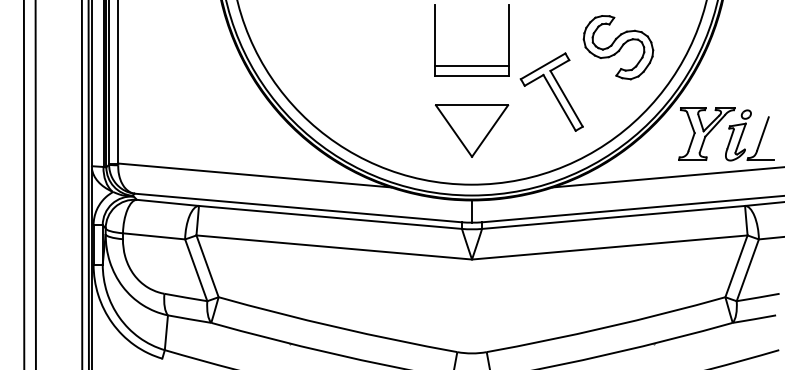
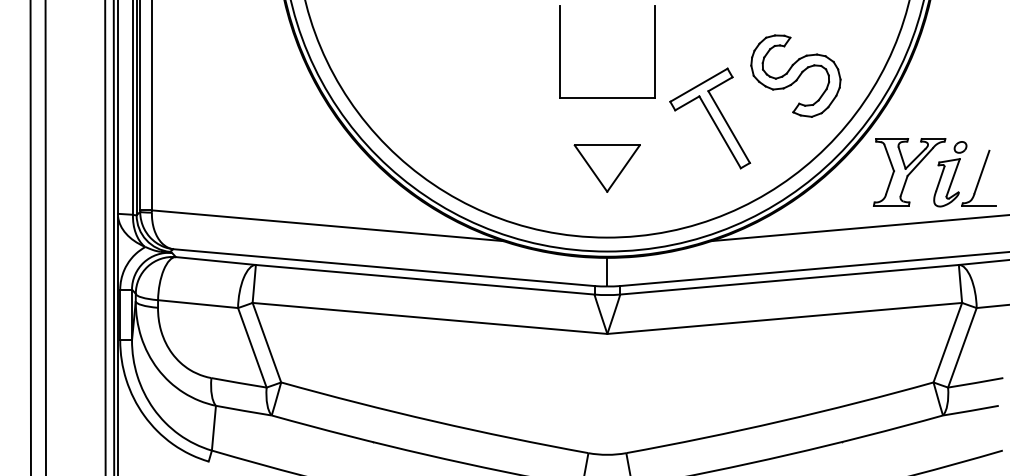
part: (618, 47) -> (795, 75), moved
line: (471, 65) -> (606, 84), removed
part: (471, 131) -> (606, 168), size x0.7

